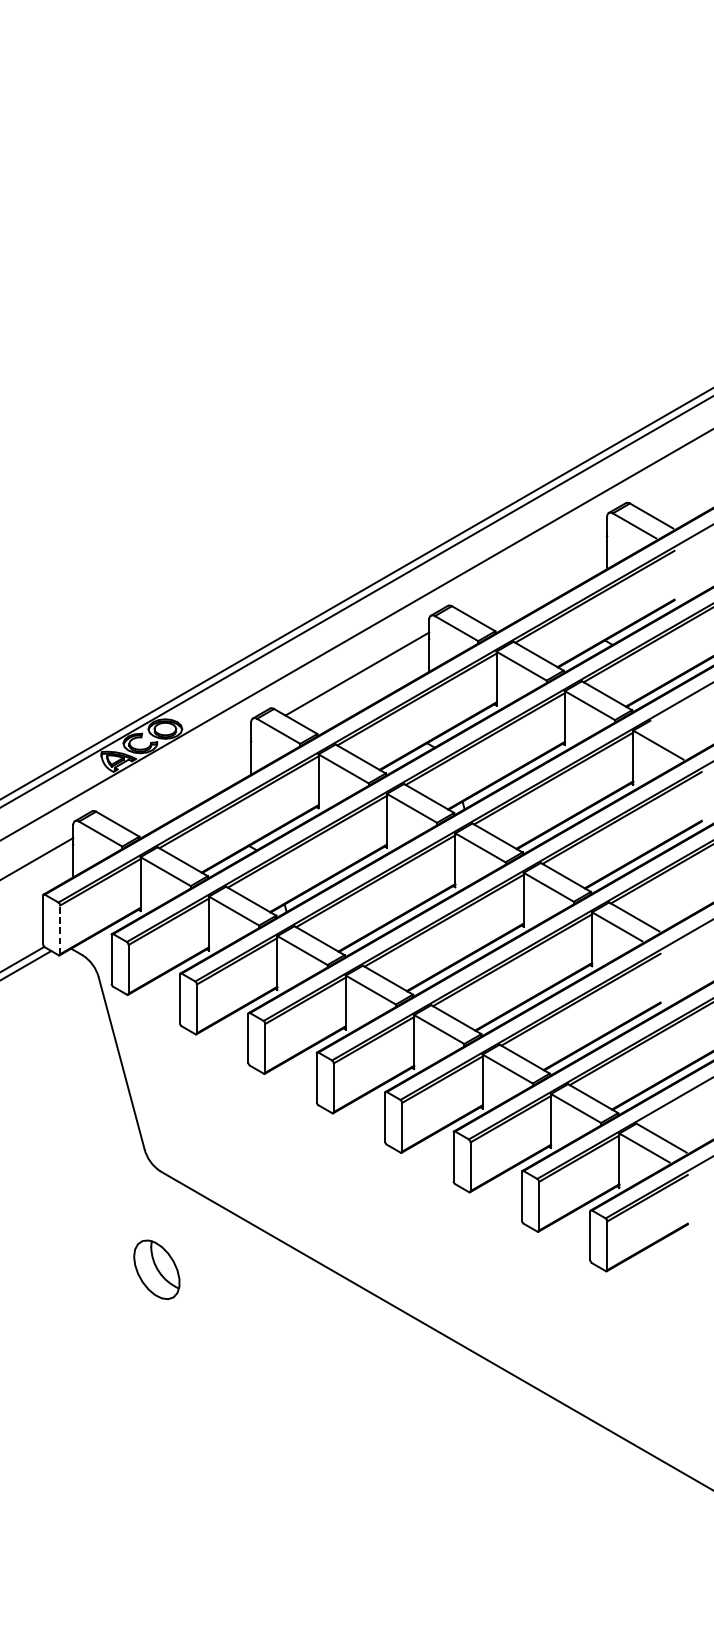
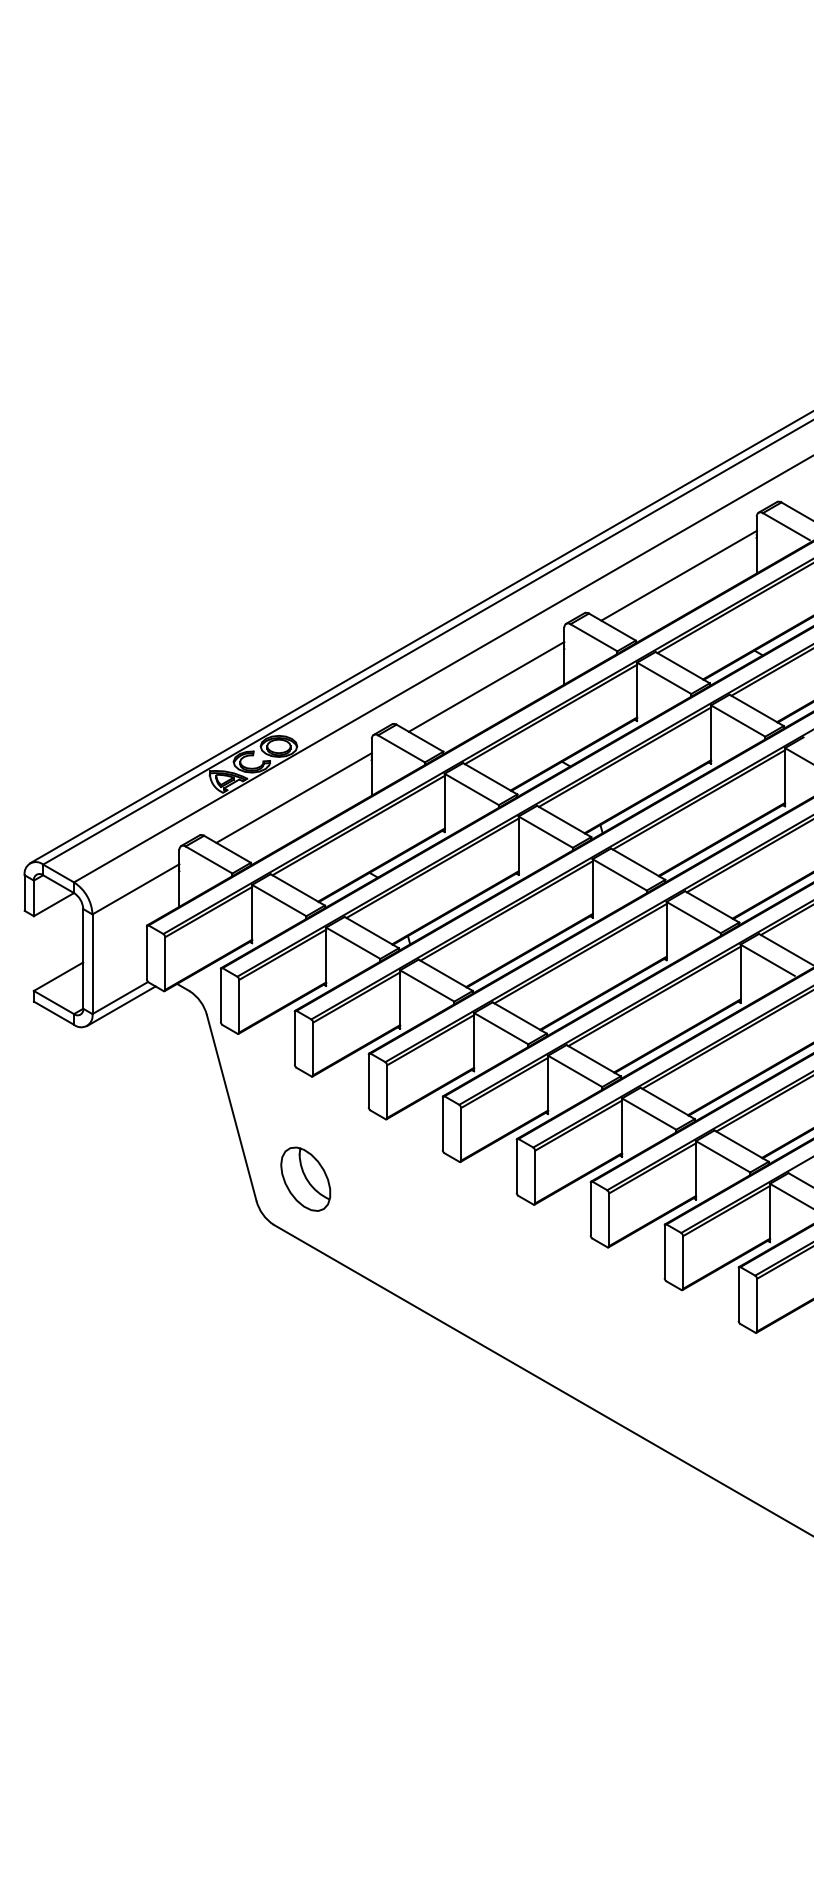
line: (534, 571) -> (678, 575), added
line: (178, 776) -> (293, 797), added
line: (60, 929) -> (165, 963), dashed -> solid
part: (156, 1269) -> (305, 1178), moved

